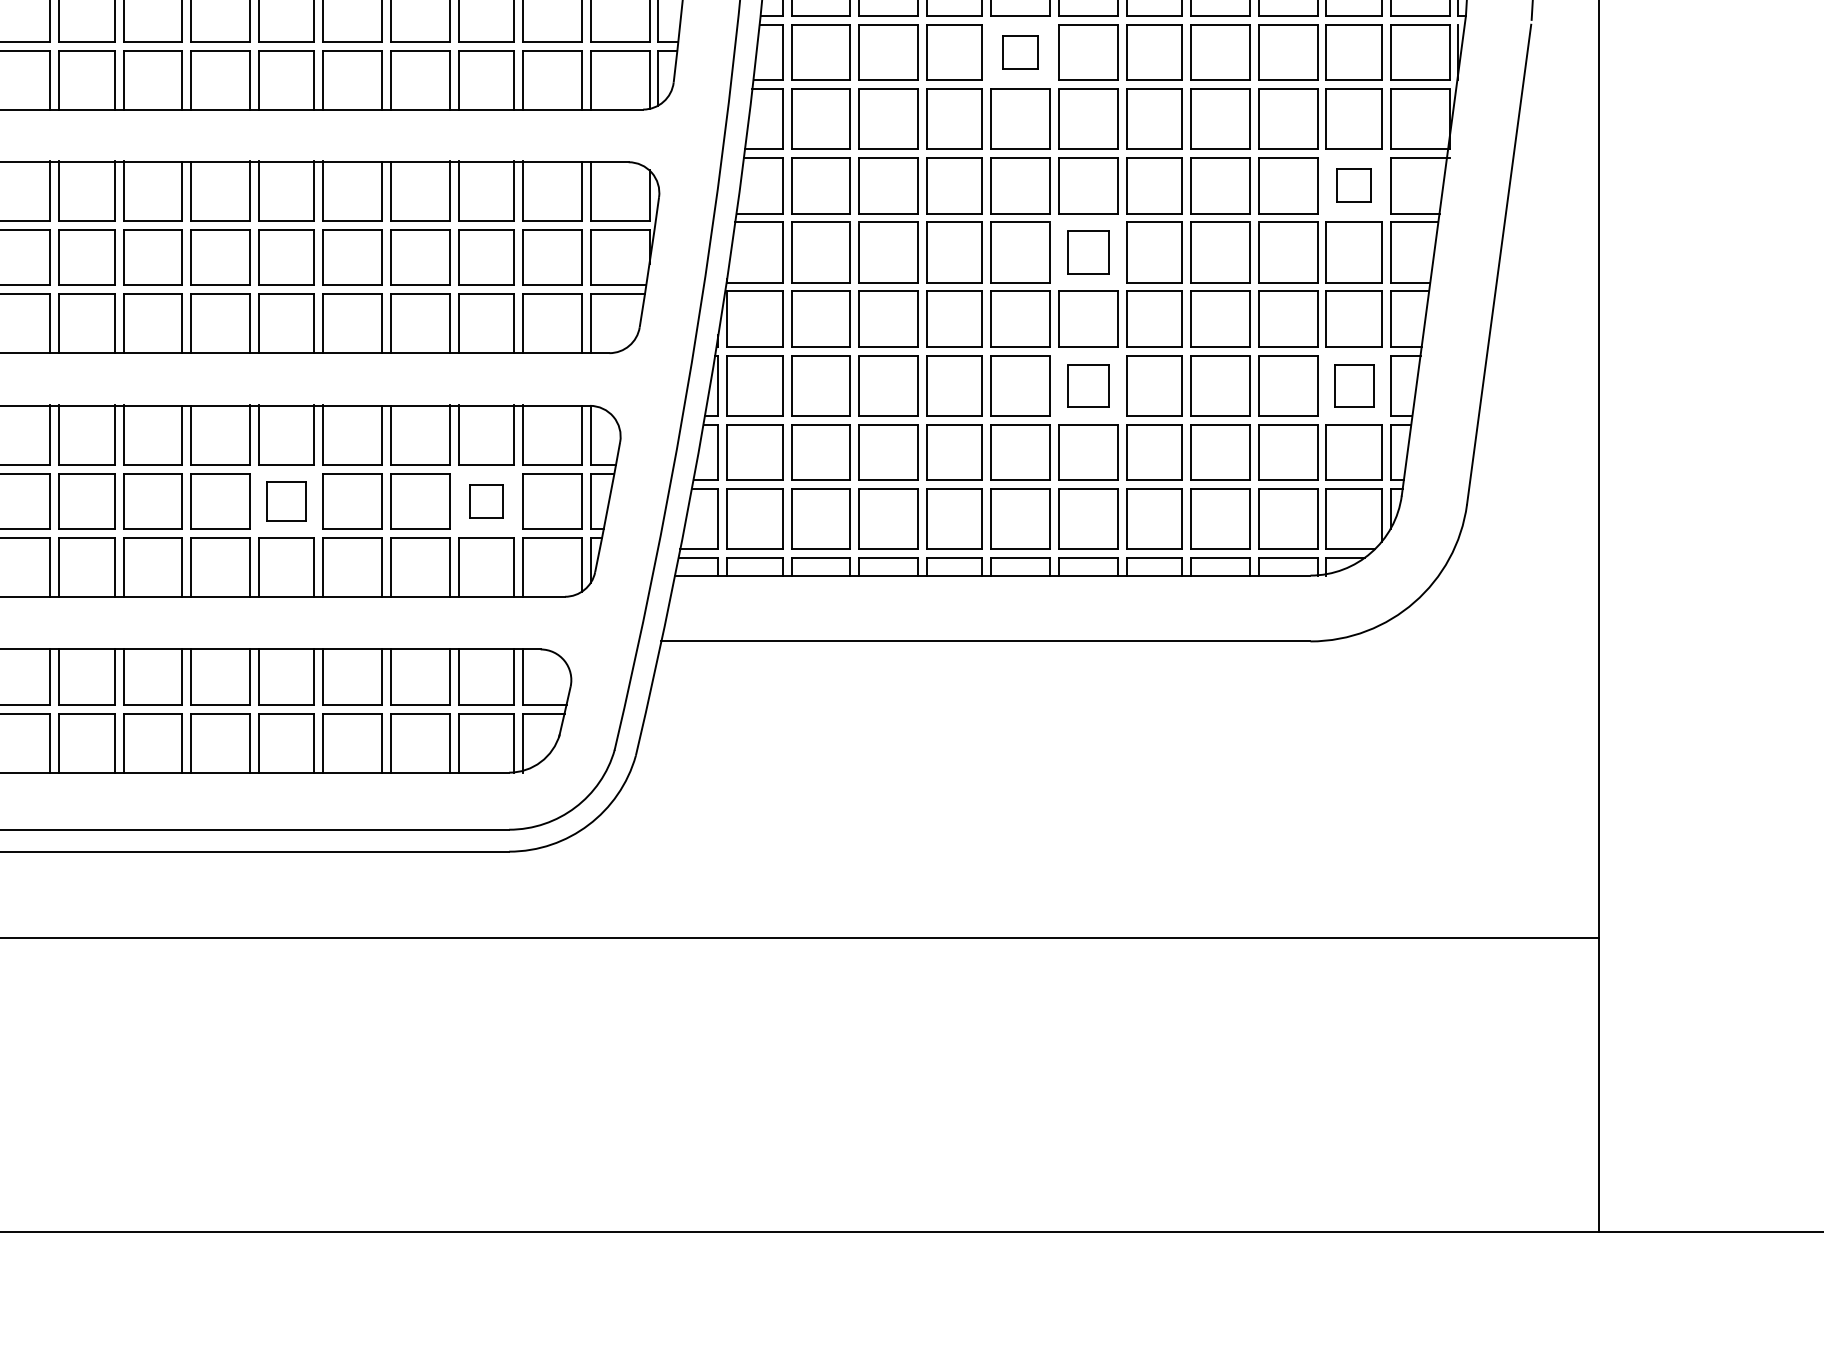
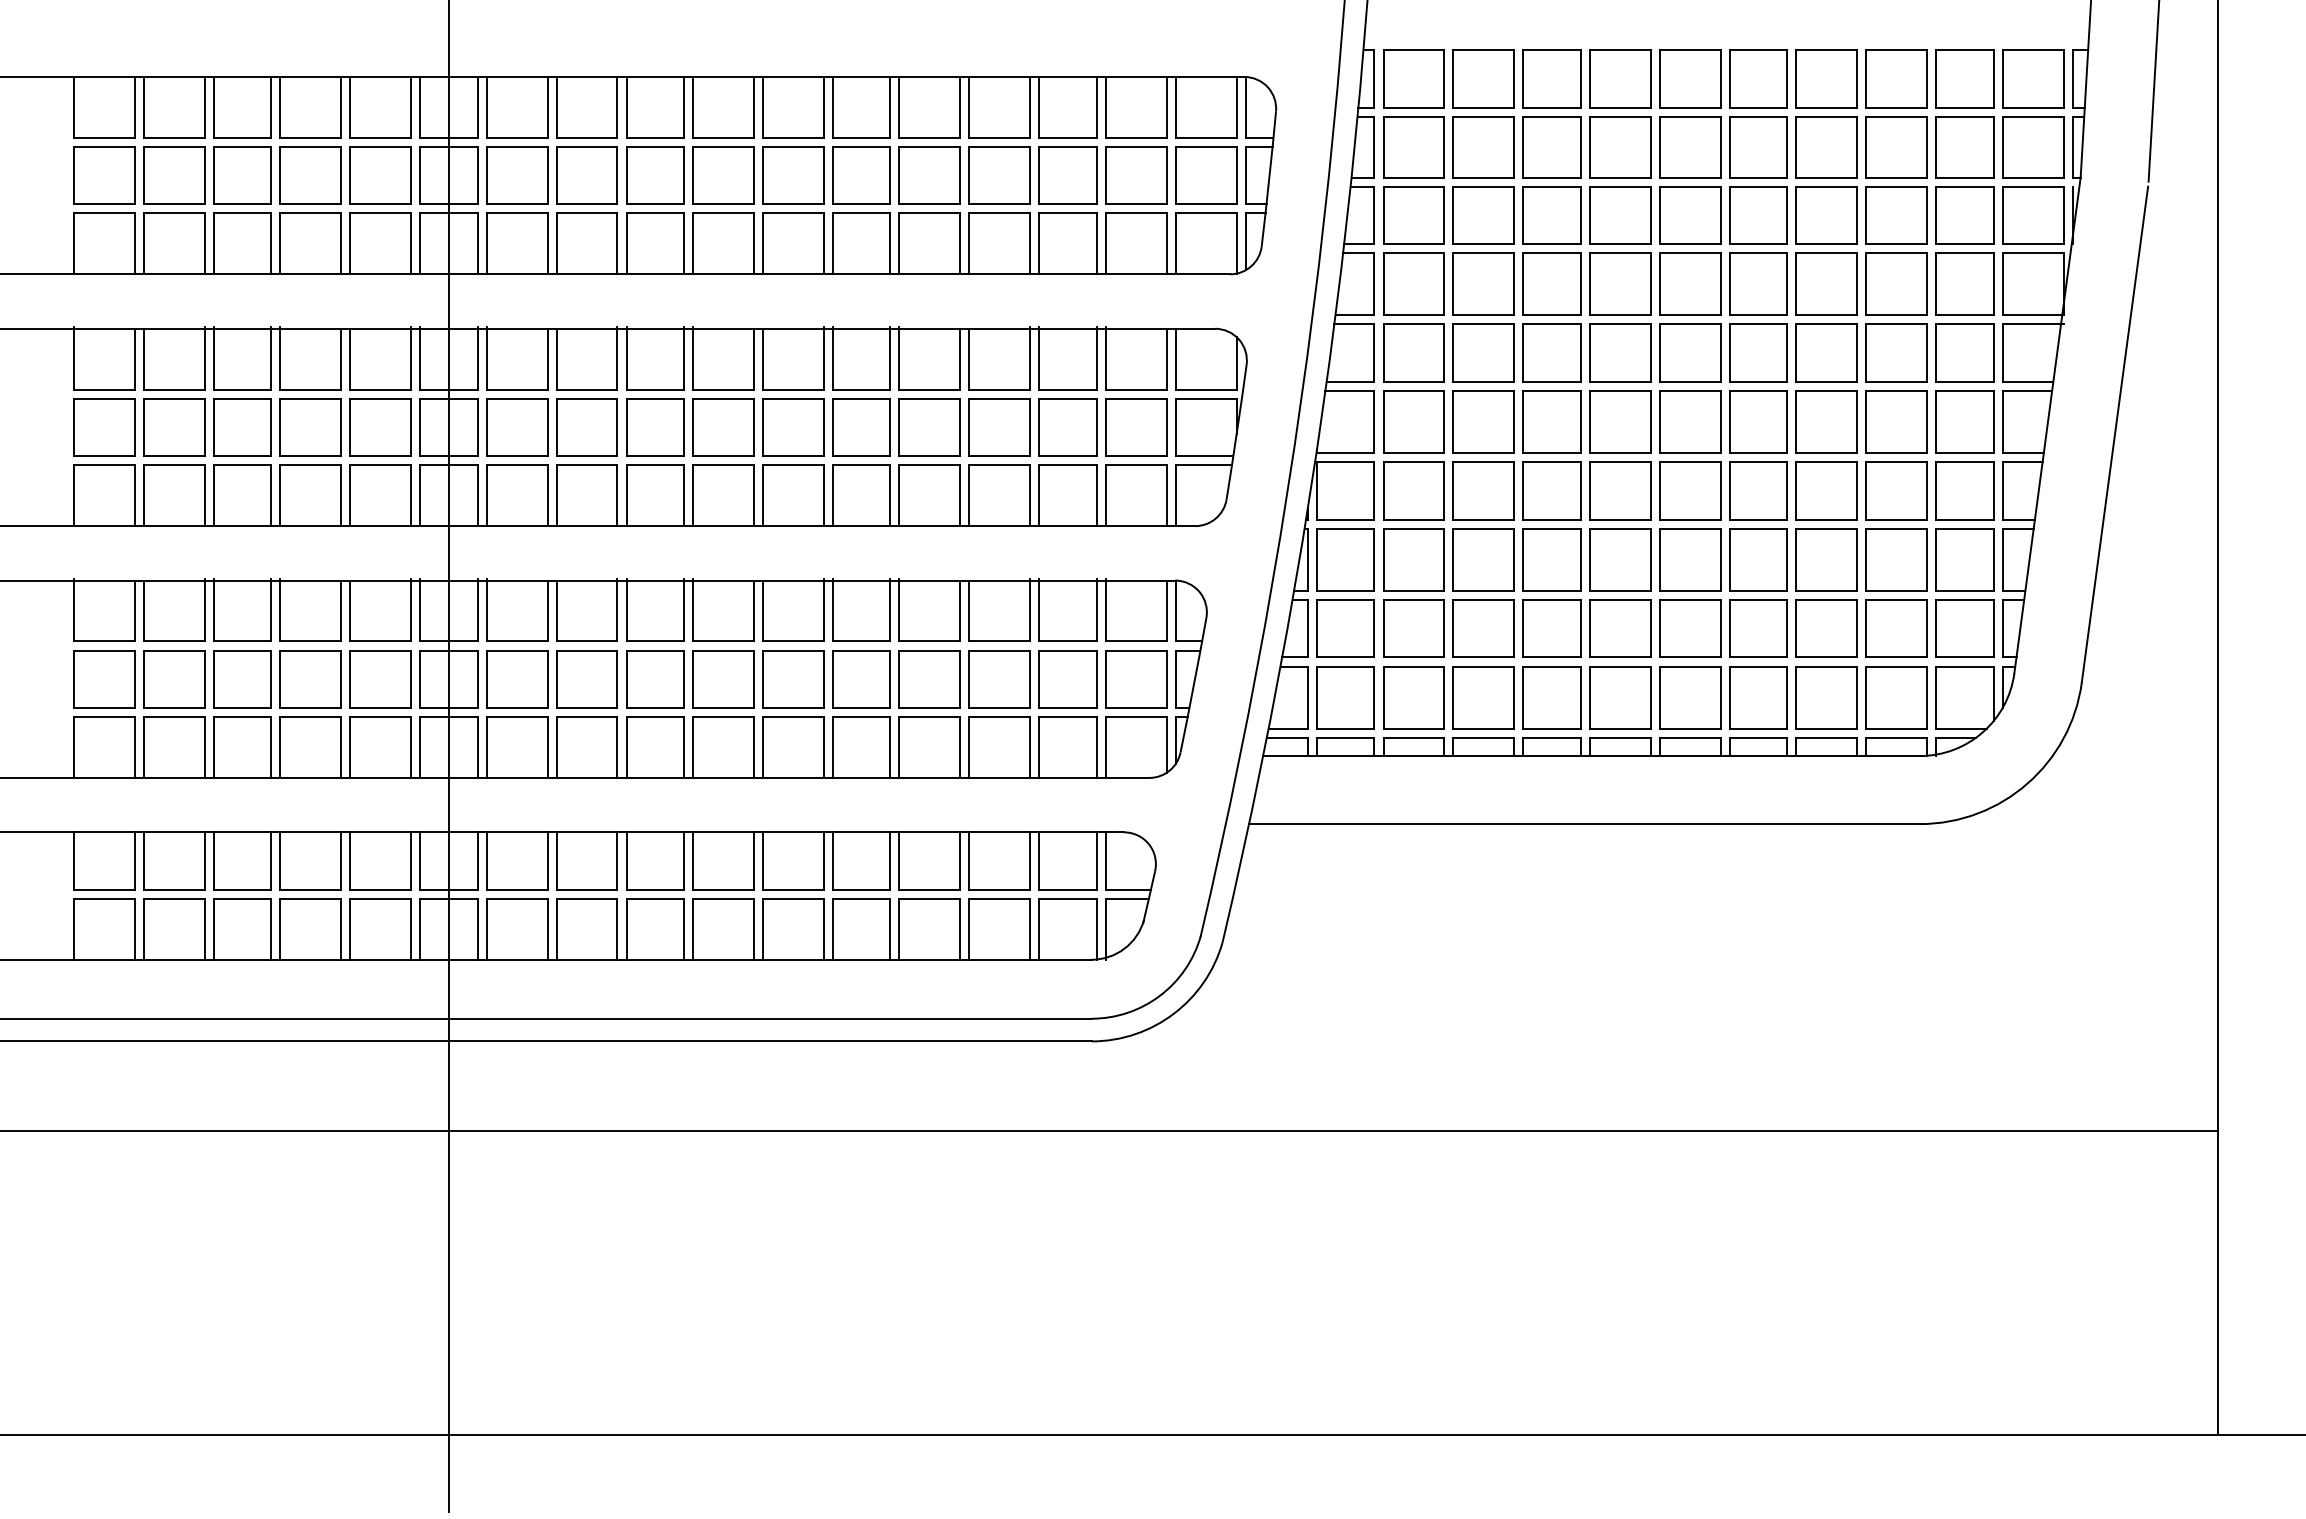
part: (1020, 52) -> (1620, 215), size x1.67
part: (1353, 185) -> (1964, 352), size x1.67
part: (1088, 251) -> (1690, 421), size x1.43
part: (1088, 385) -> (1690, 559), size x1.43
part: (1353, 385) -> (1964, 559), size x1.43
part: (286, 501) -> (861, 679), size x1.43
part: (485, 501) -> (1067, 679), size x1.67

